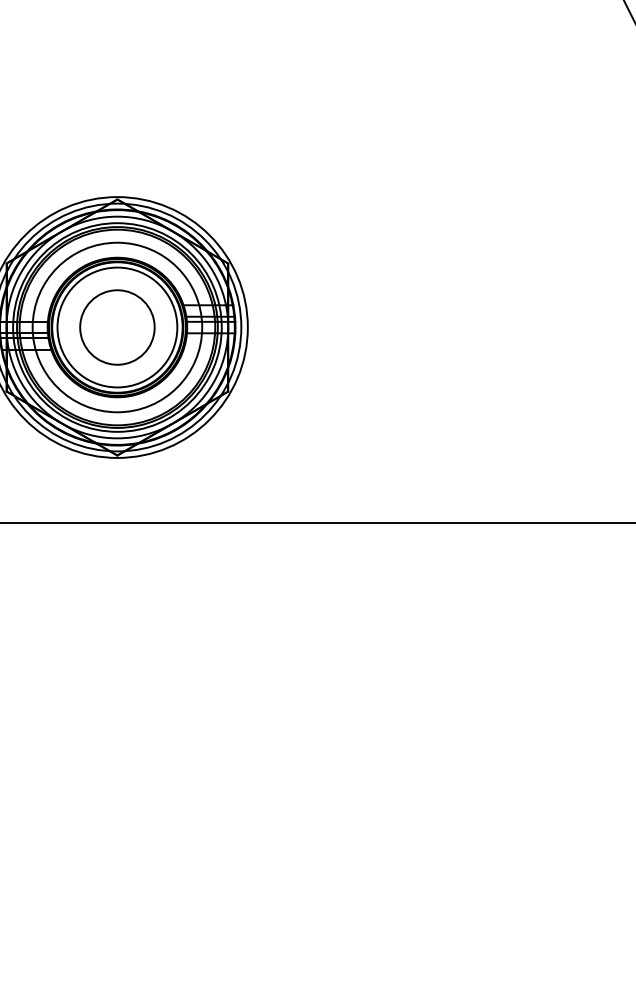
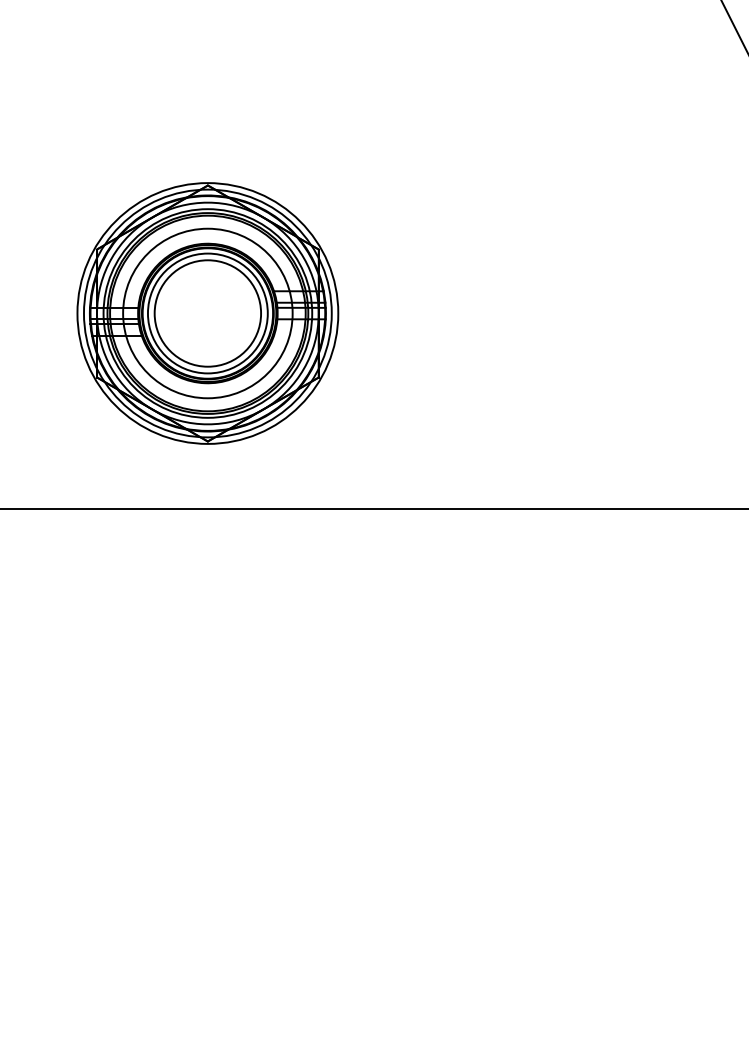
circle: (117, 327) -> (207, 313), size x1.43

